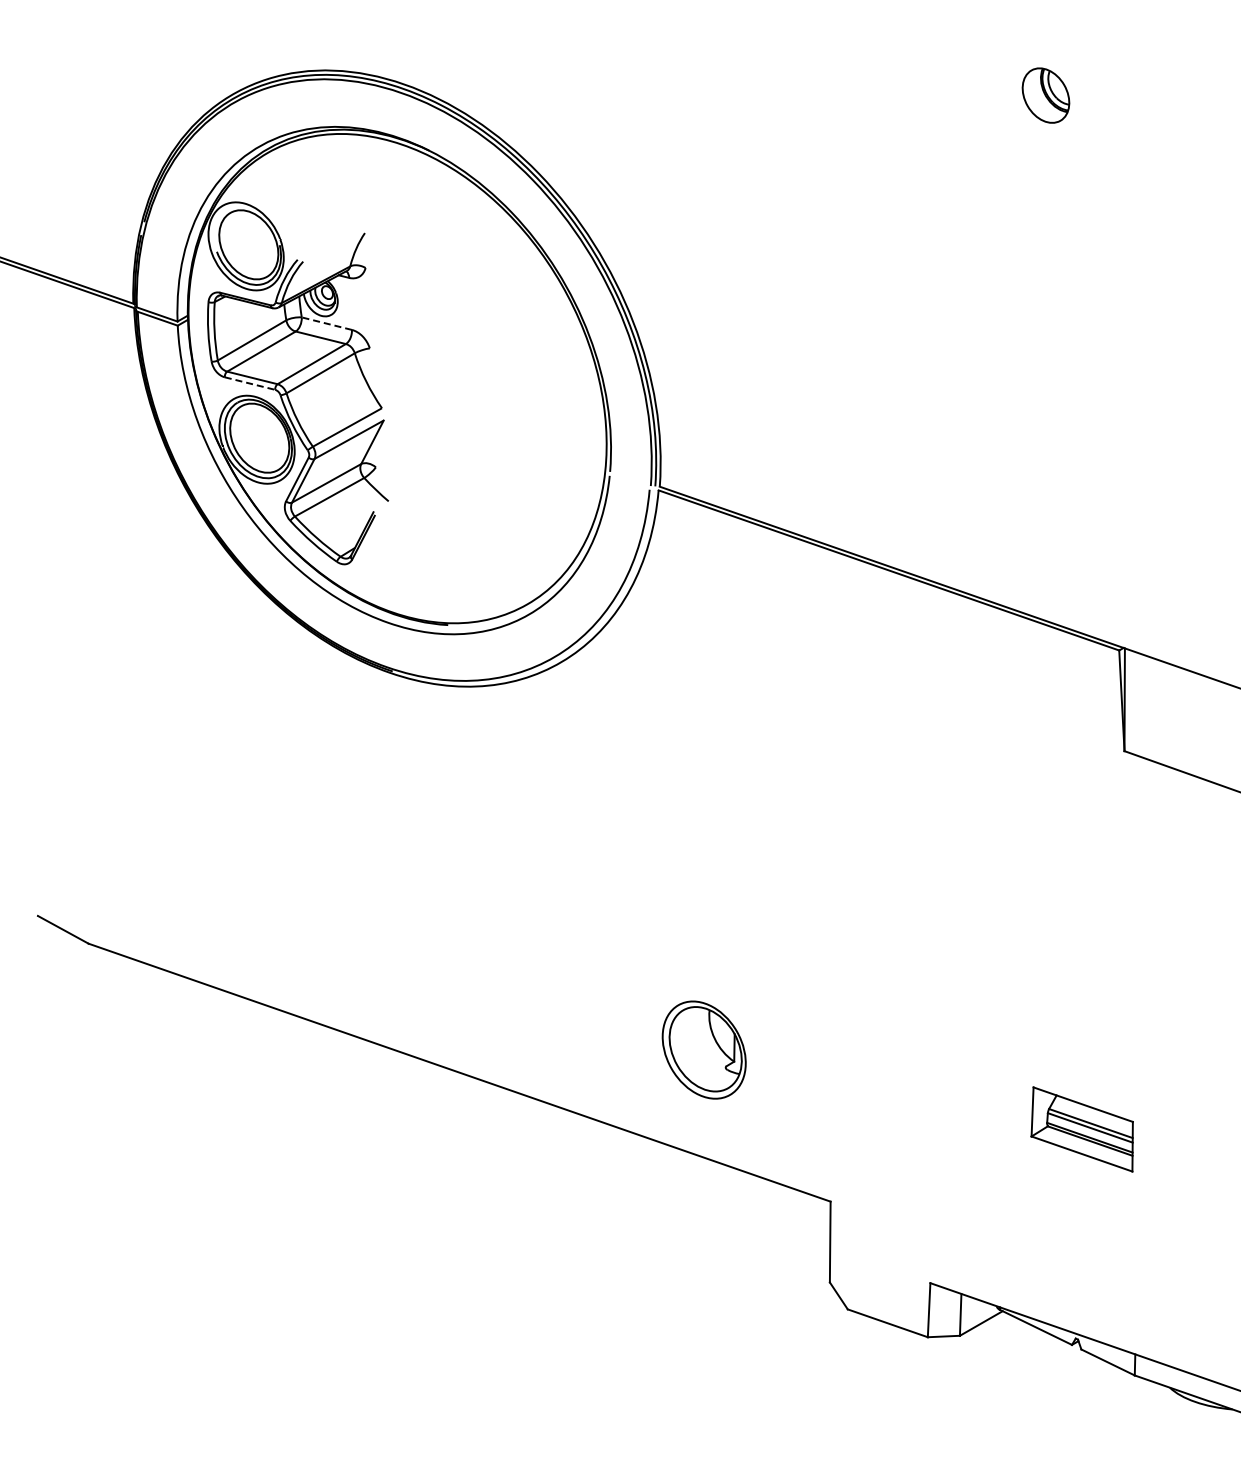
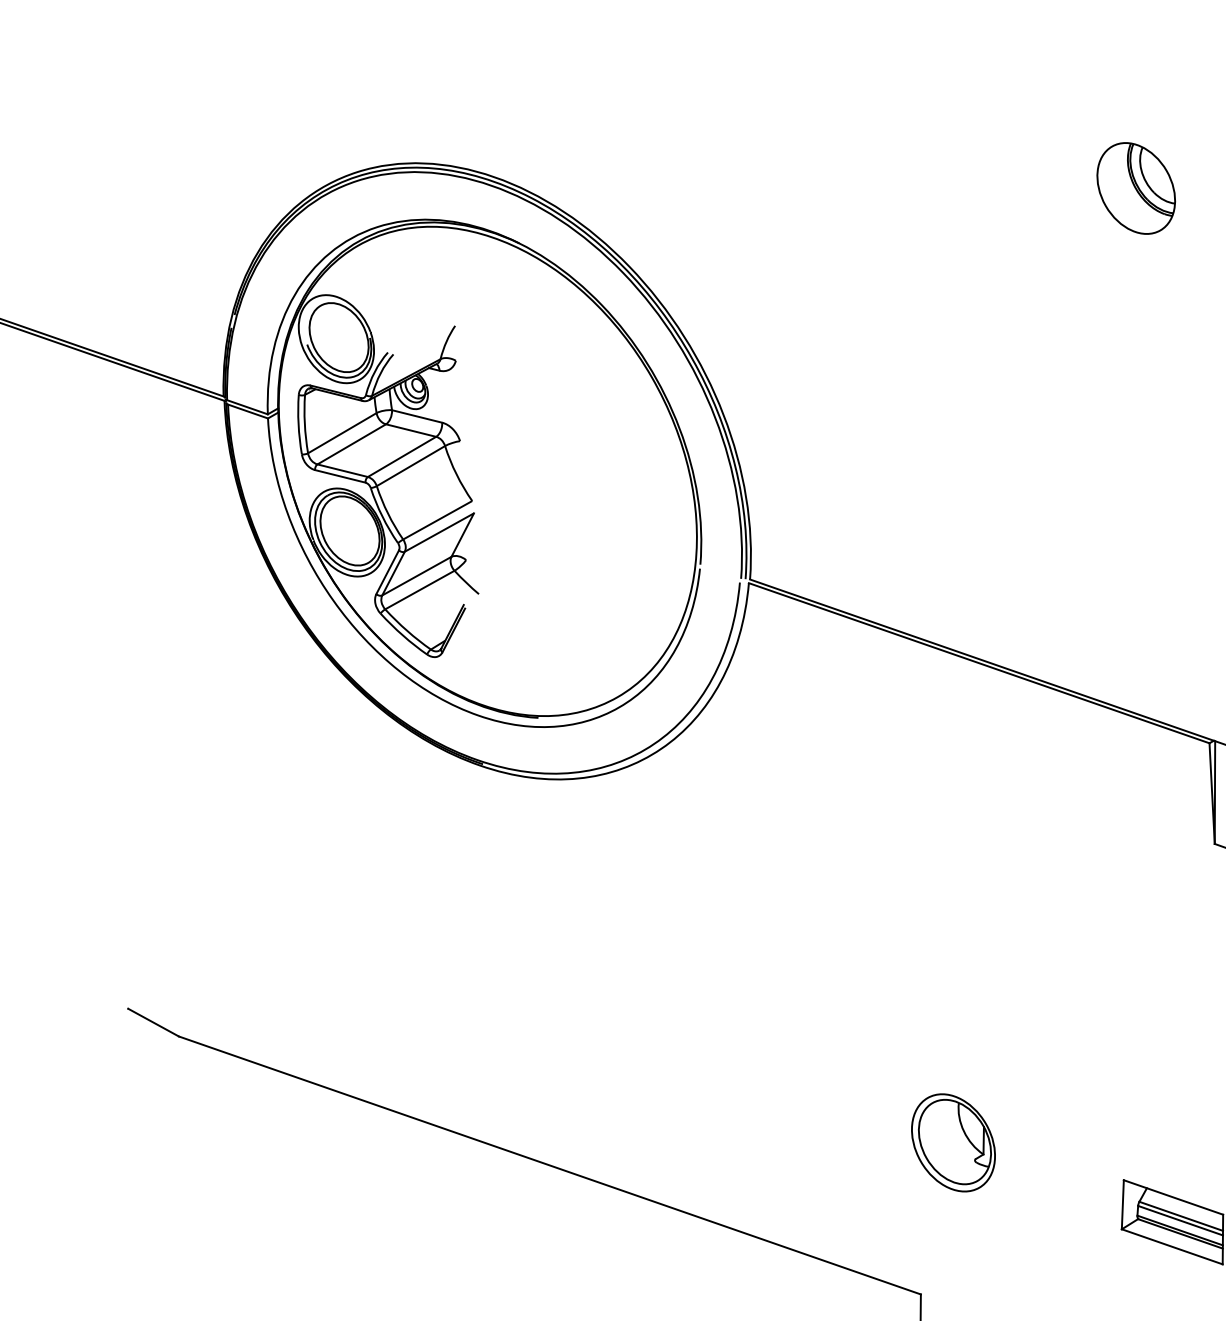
part: (1045, 95) -> (1135, 188), size x1.67
line: (326, 323) -> (416, 416), dashed -> solid
line: (250, 383) -> (340, 476), dashed -> solid
part: (703, 1049) -> (952, 1142), moved

